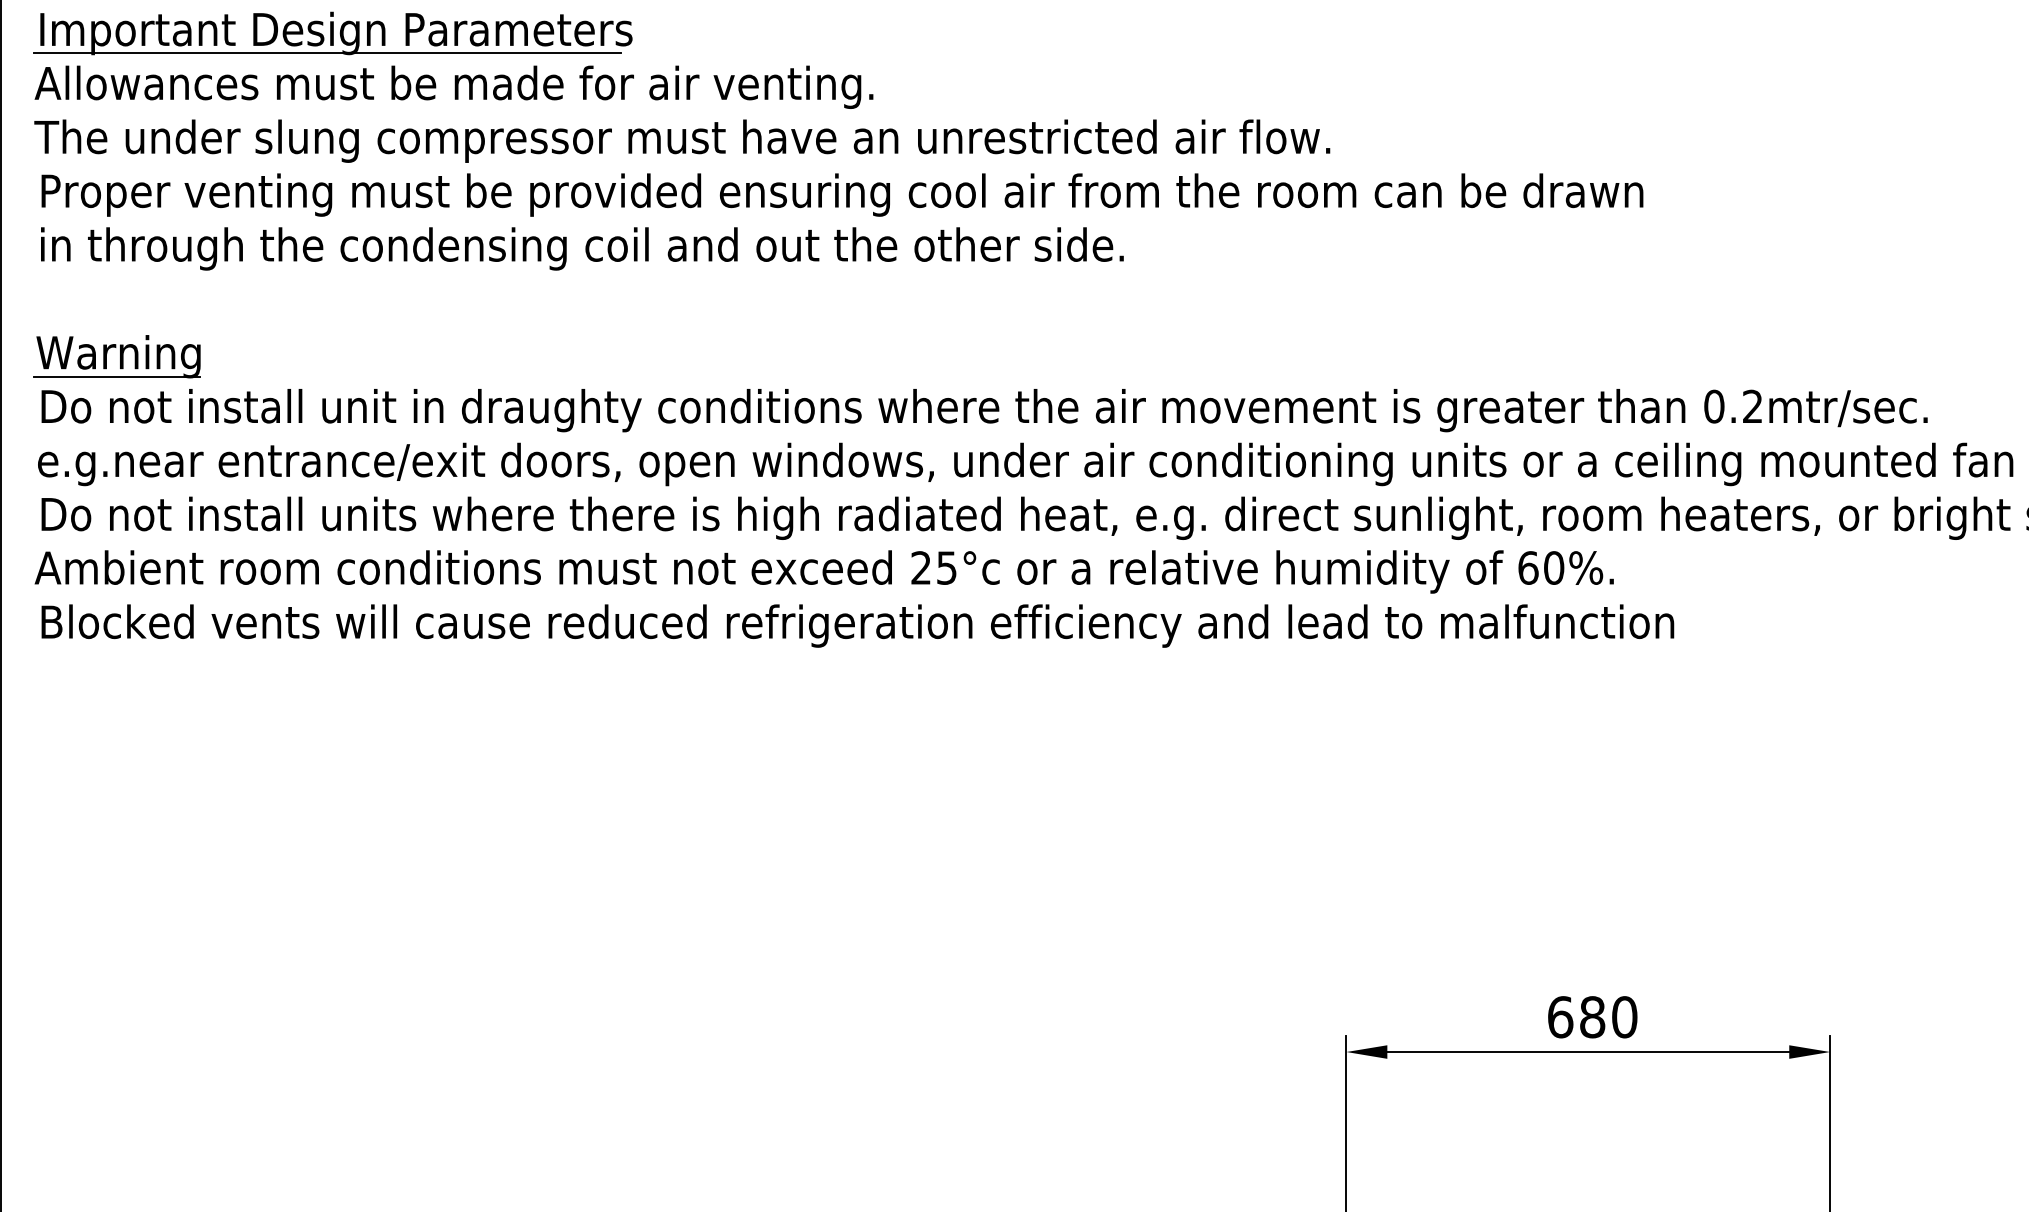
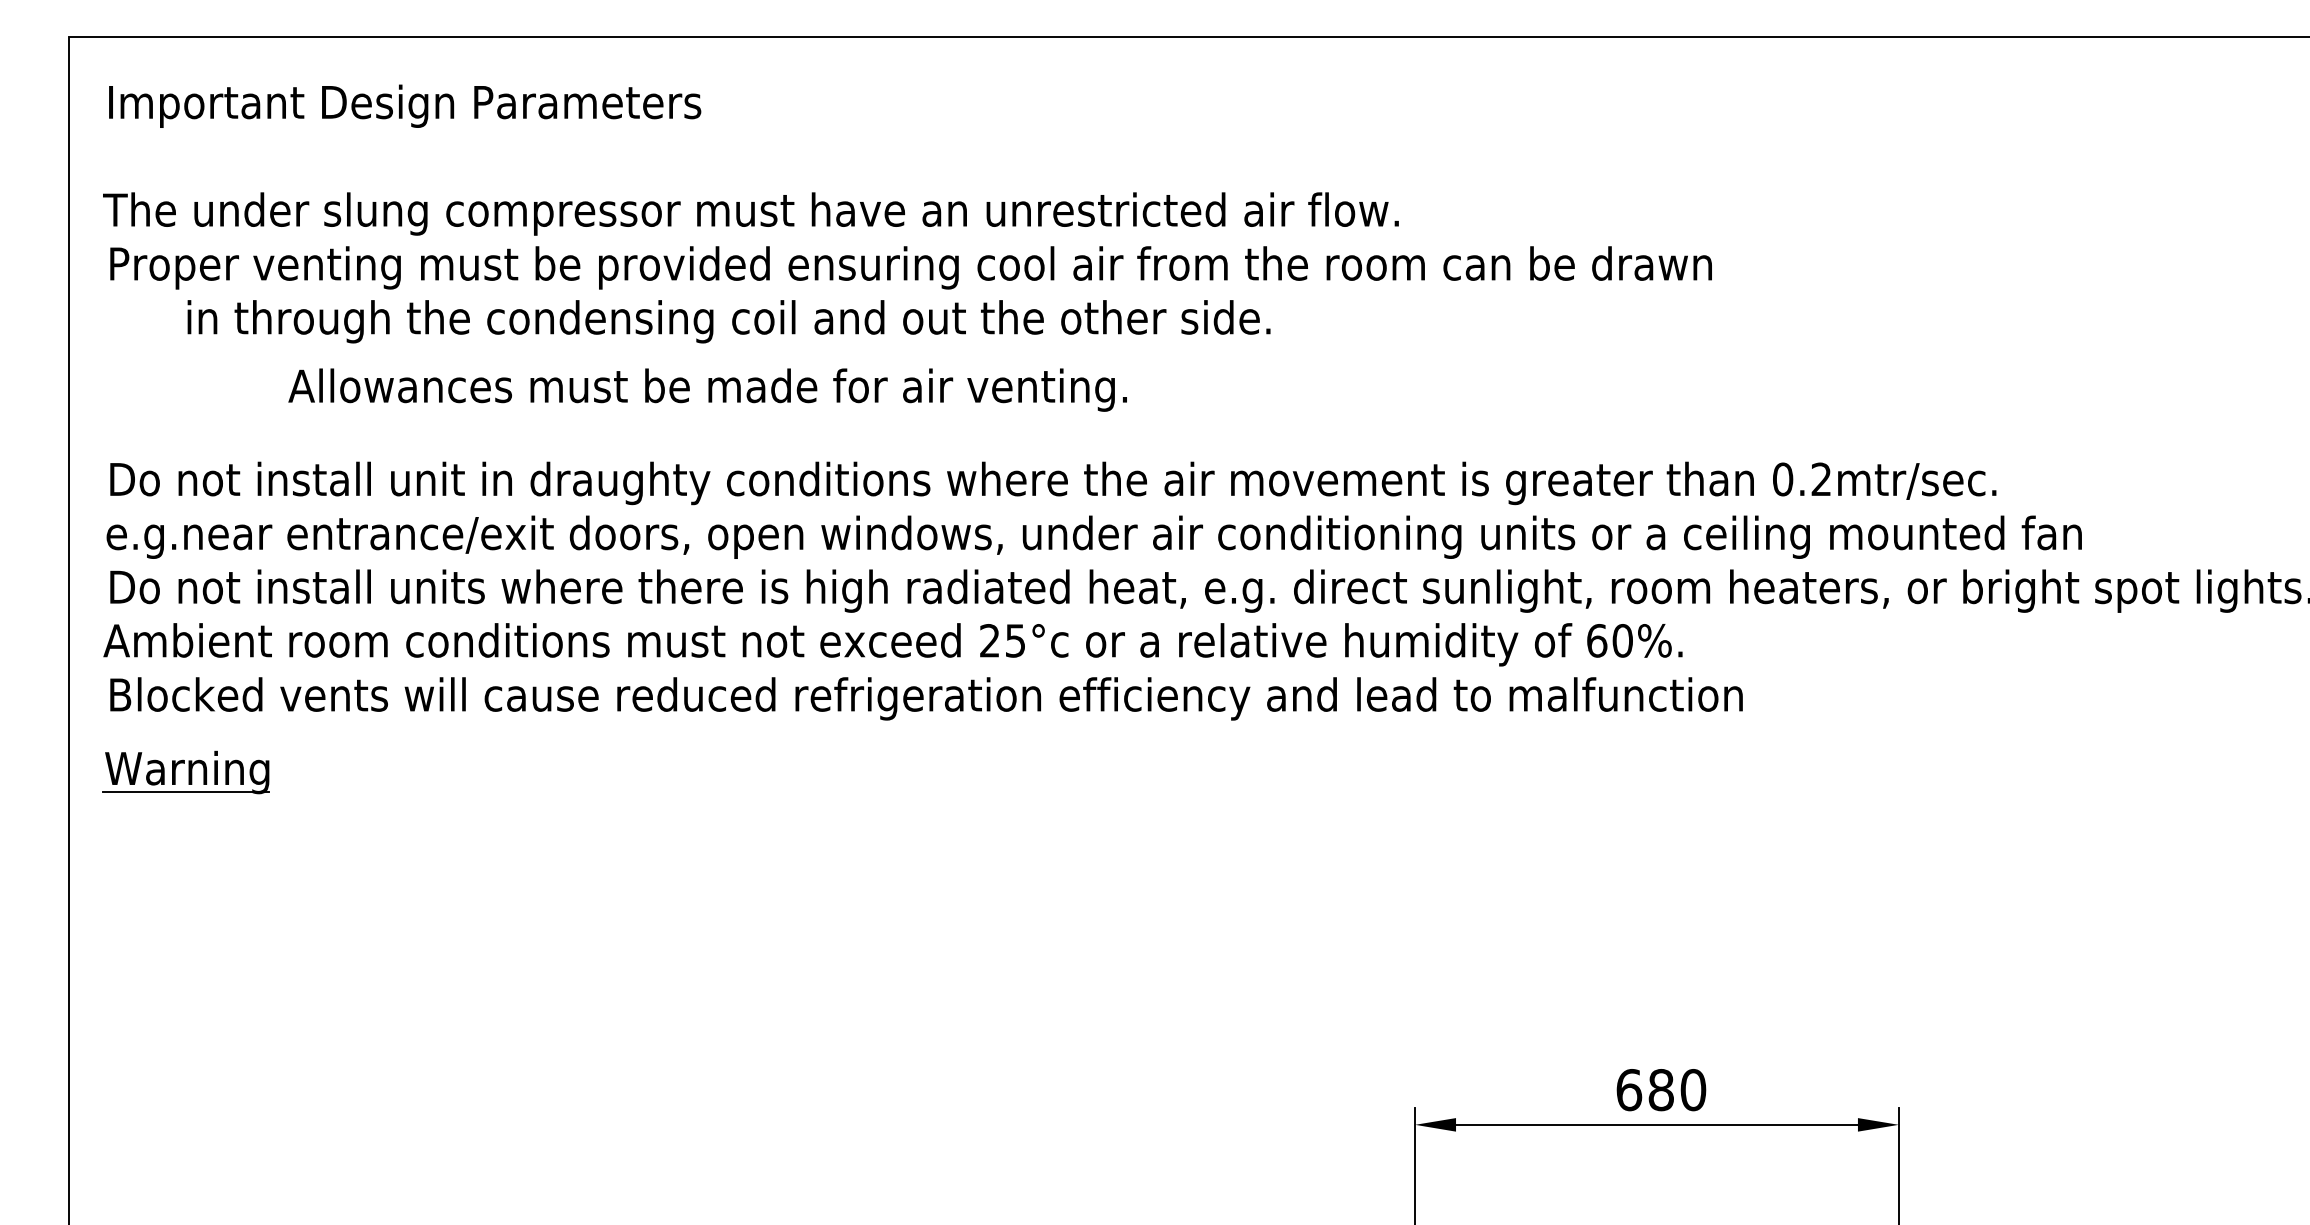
line: (327, 53) -> (396, 126), removed
text: (453, 86) -> (707, 389), moved
text: (581, 248) -> (728, 321), moved
part: (116, 356) -> (185, 772), moved

